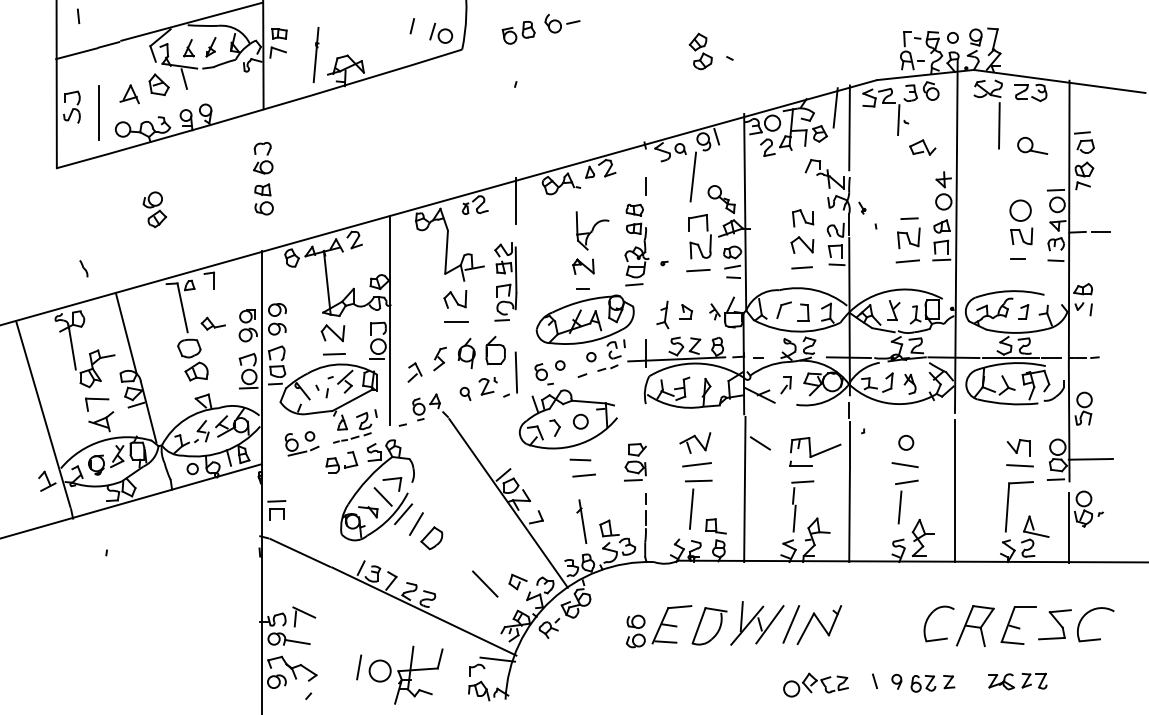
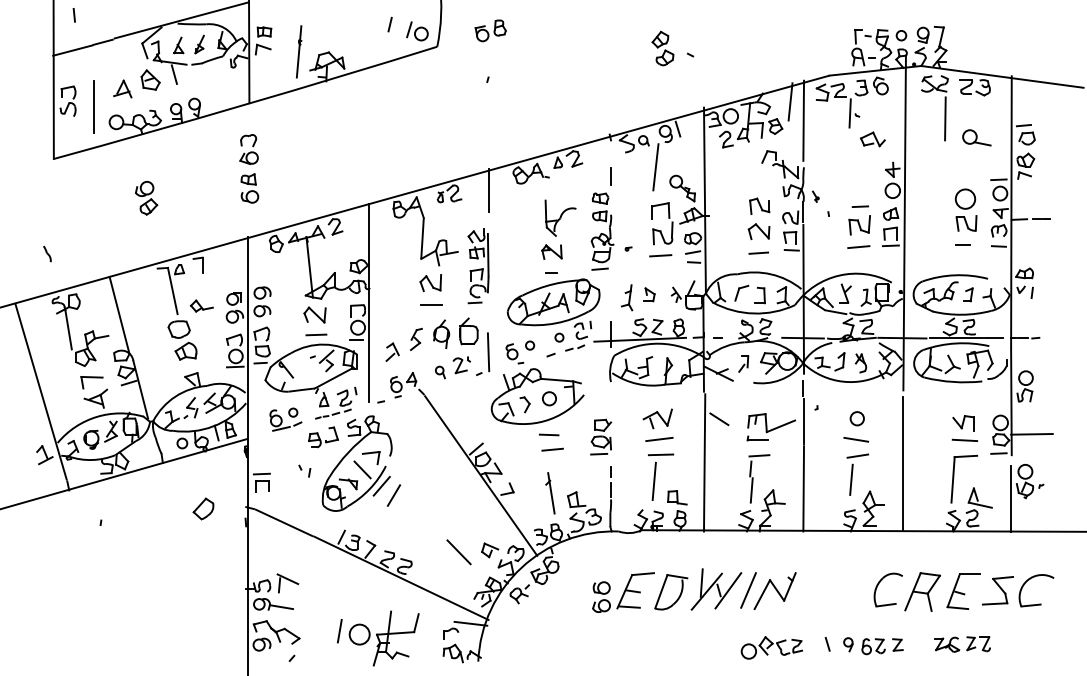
part: (562, 23) -> (532, 22), removed
part: (83, 268) -> (47, 253), moved
part: (321, 390) -> (304, 470), moved
part: (431, 537) -> (203, 508), moved

